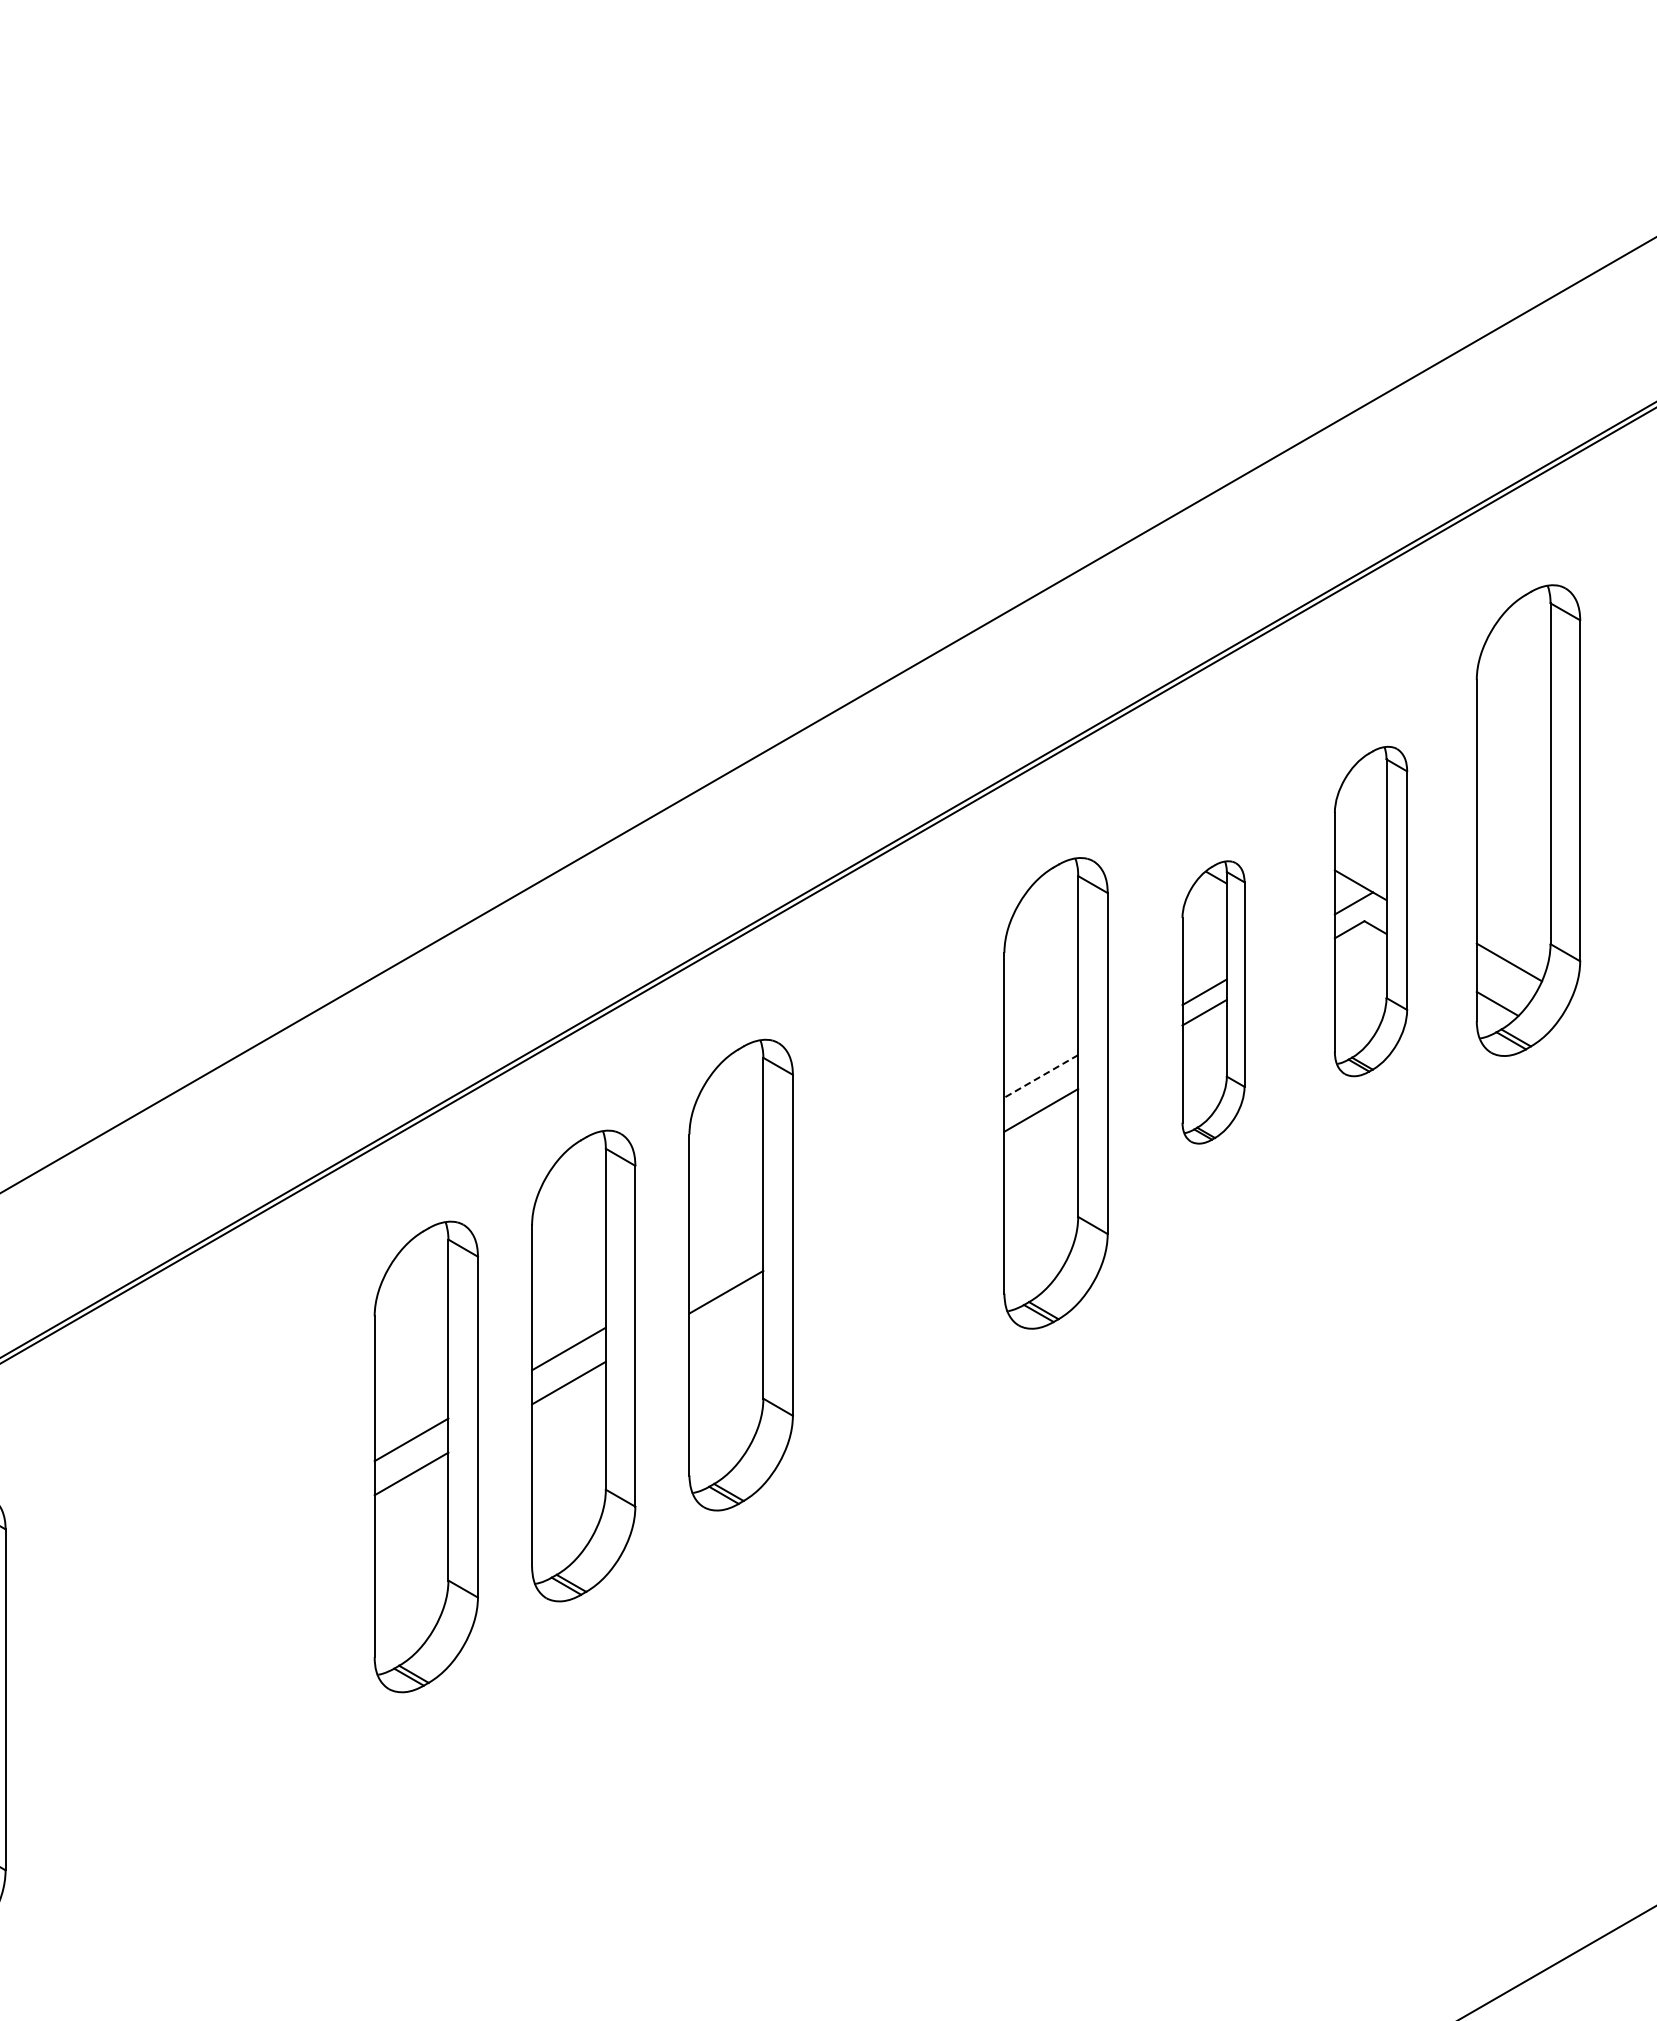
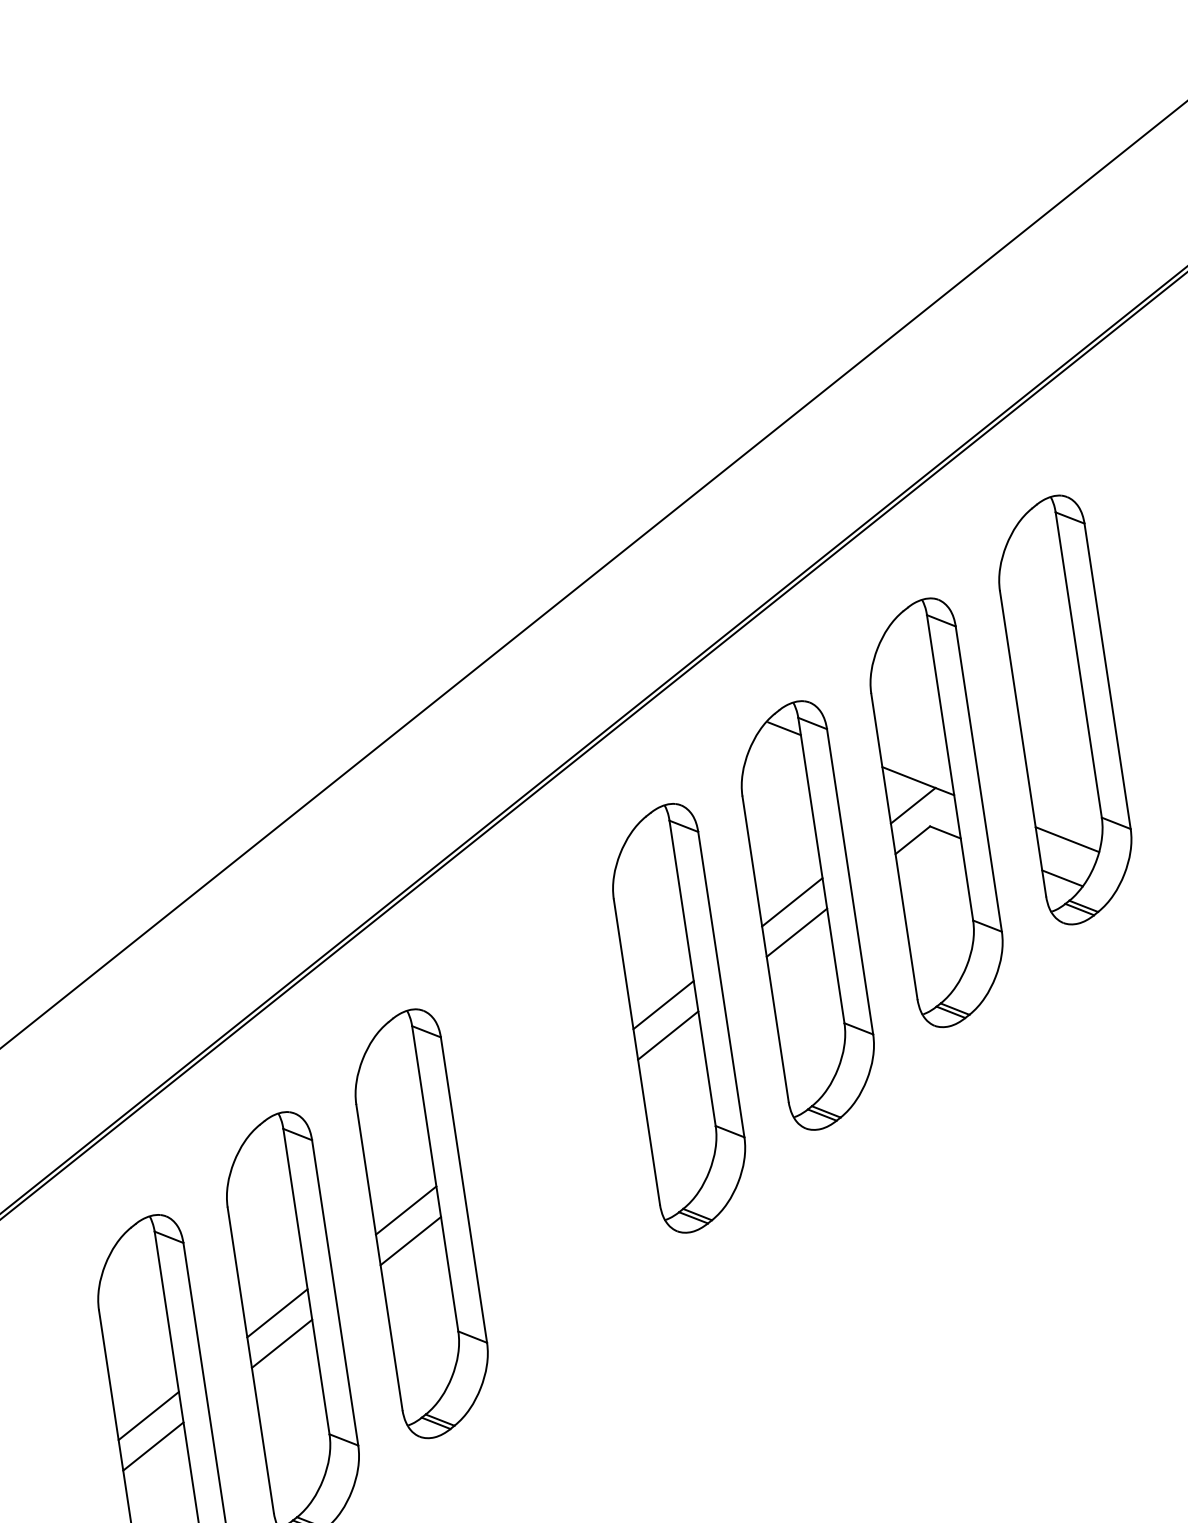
part: (1370, 911) -> (936, 812), size x1.43
part: (1213, 1002) -> (807, 915), size x1.67
line: (1041, 1076) -> (663, 1005), dashed -> solid
line: (726, 1257) -> (406, 1209), added

